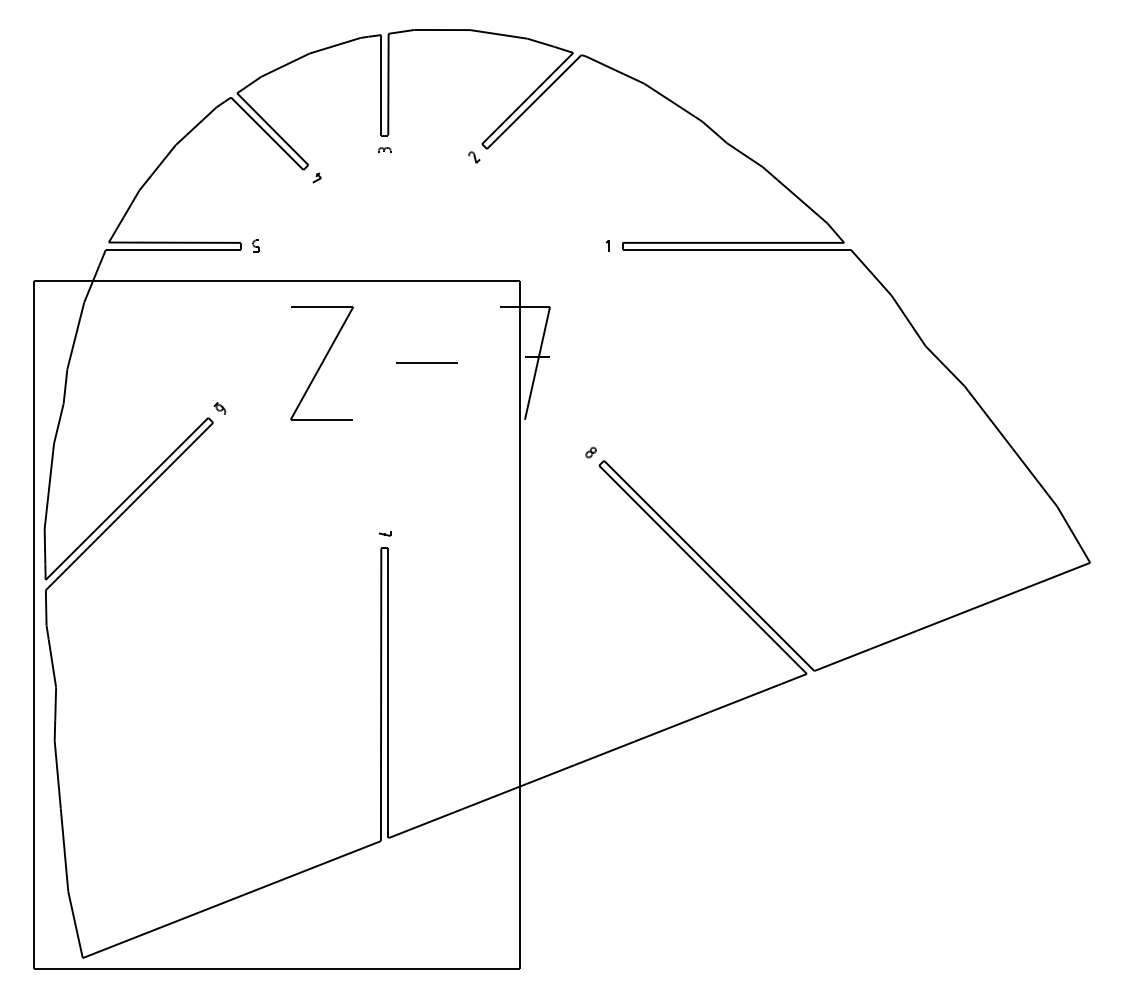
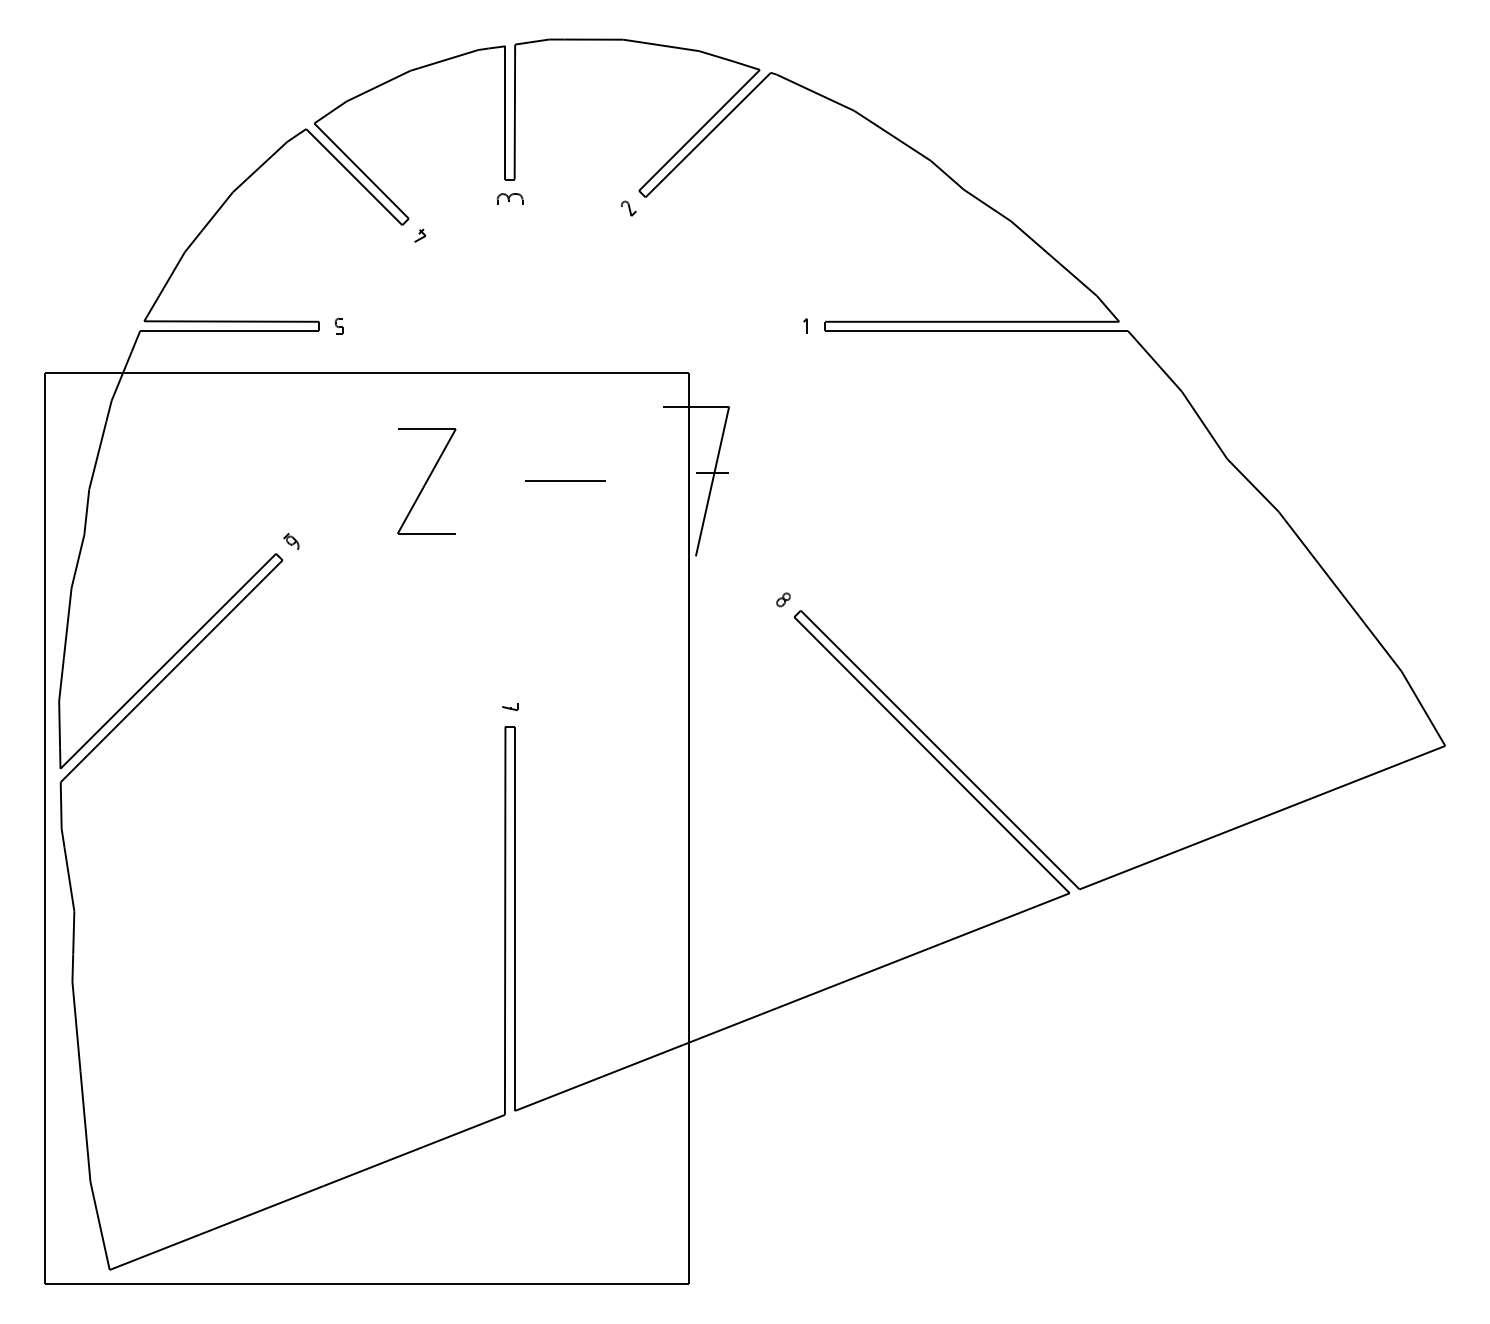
part: (384, 149) -> (509, 198), size x1.6
part: (321, 363) -> (426, 481), size x0.7

